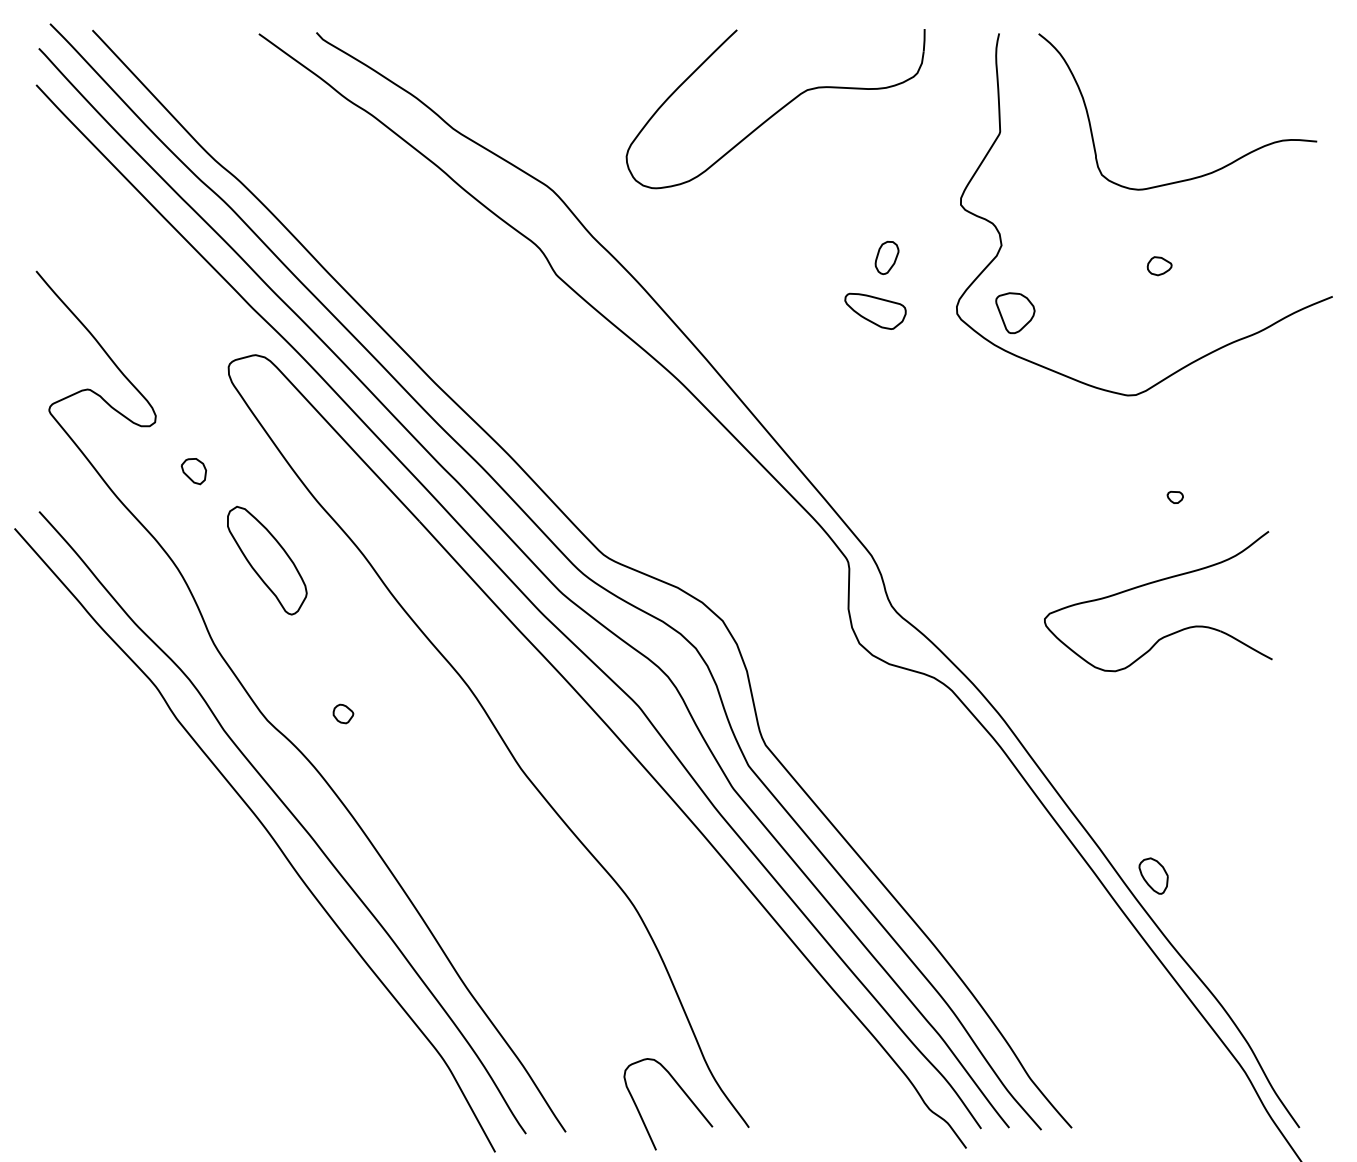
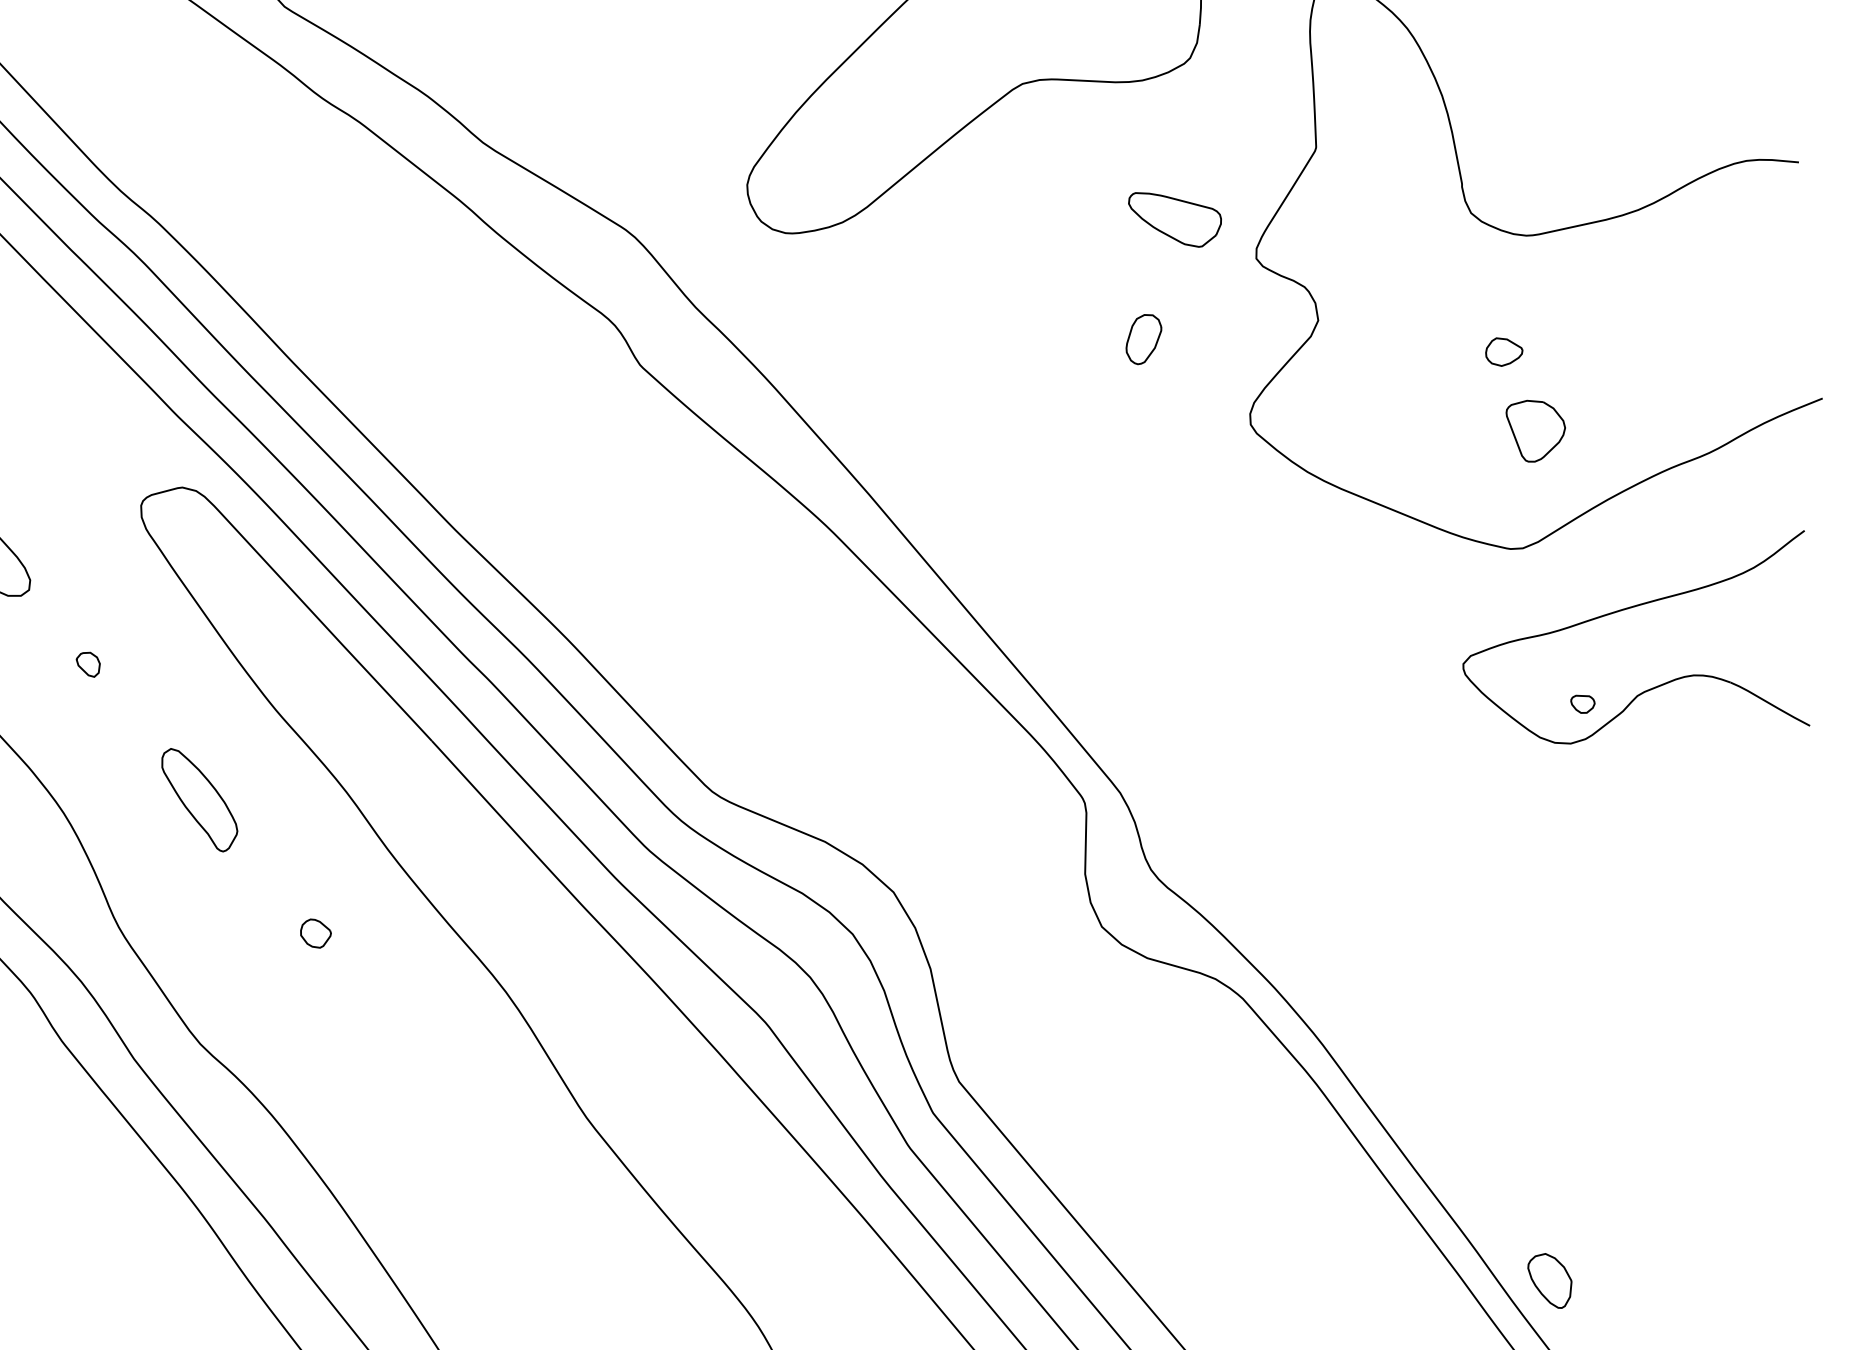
part: (1159, 266) -> (1503, 352), moved
part: (875, 310) -> (1175, 218), moved
part: (1015, 313) -> (1535, 431), moved
part: (193, 471) -> (87, 664), size x0.62
part: (266, 559) -> (198, 798), size x0.62
part: (1153, 583) -> (1628, 609), moved
part: (343, 713) -> (316, 932), moved

